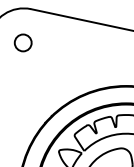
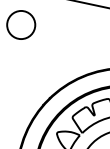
circle: (23, 42) -> (21, 24), size x1.67

